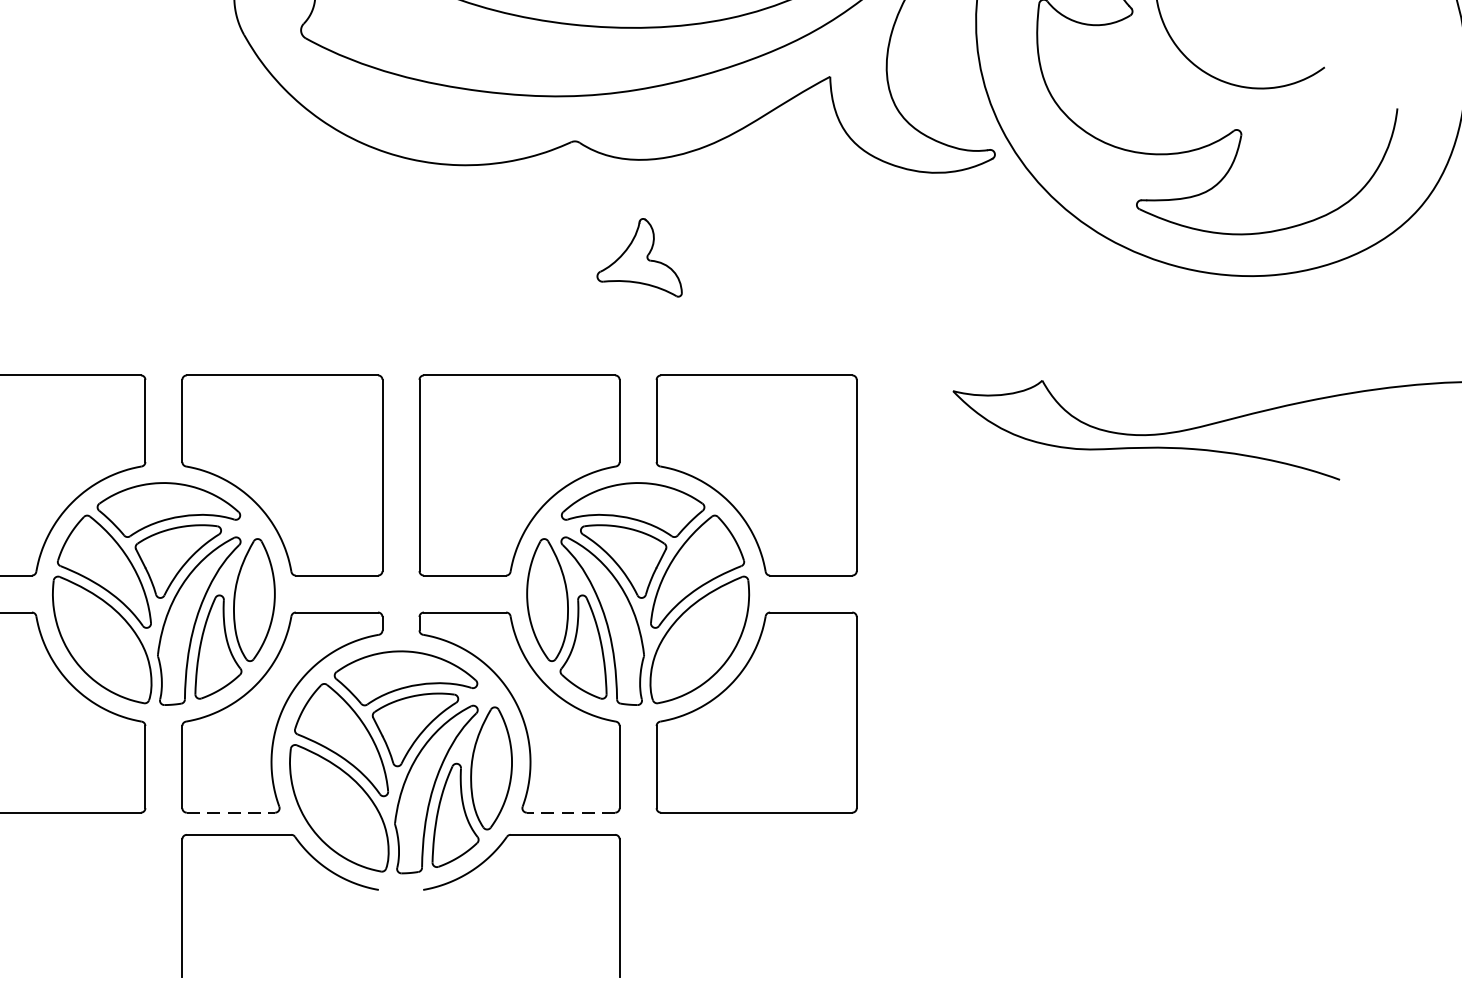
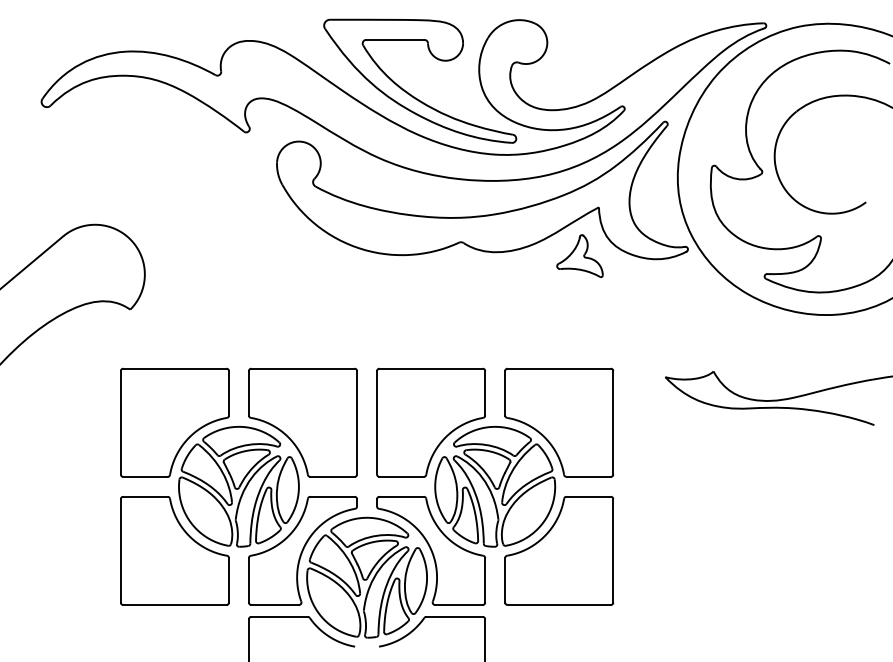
part: (638, 256) -> (579, 255), moved
line: (231, 811) -> (275, 604), dashed -> solid
line: (570, 811) -> (458, 604), dashed -> solid

